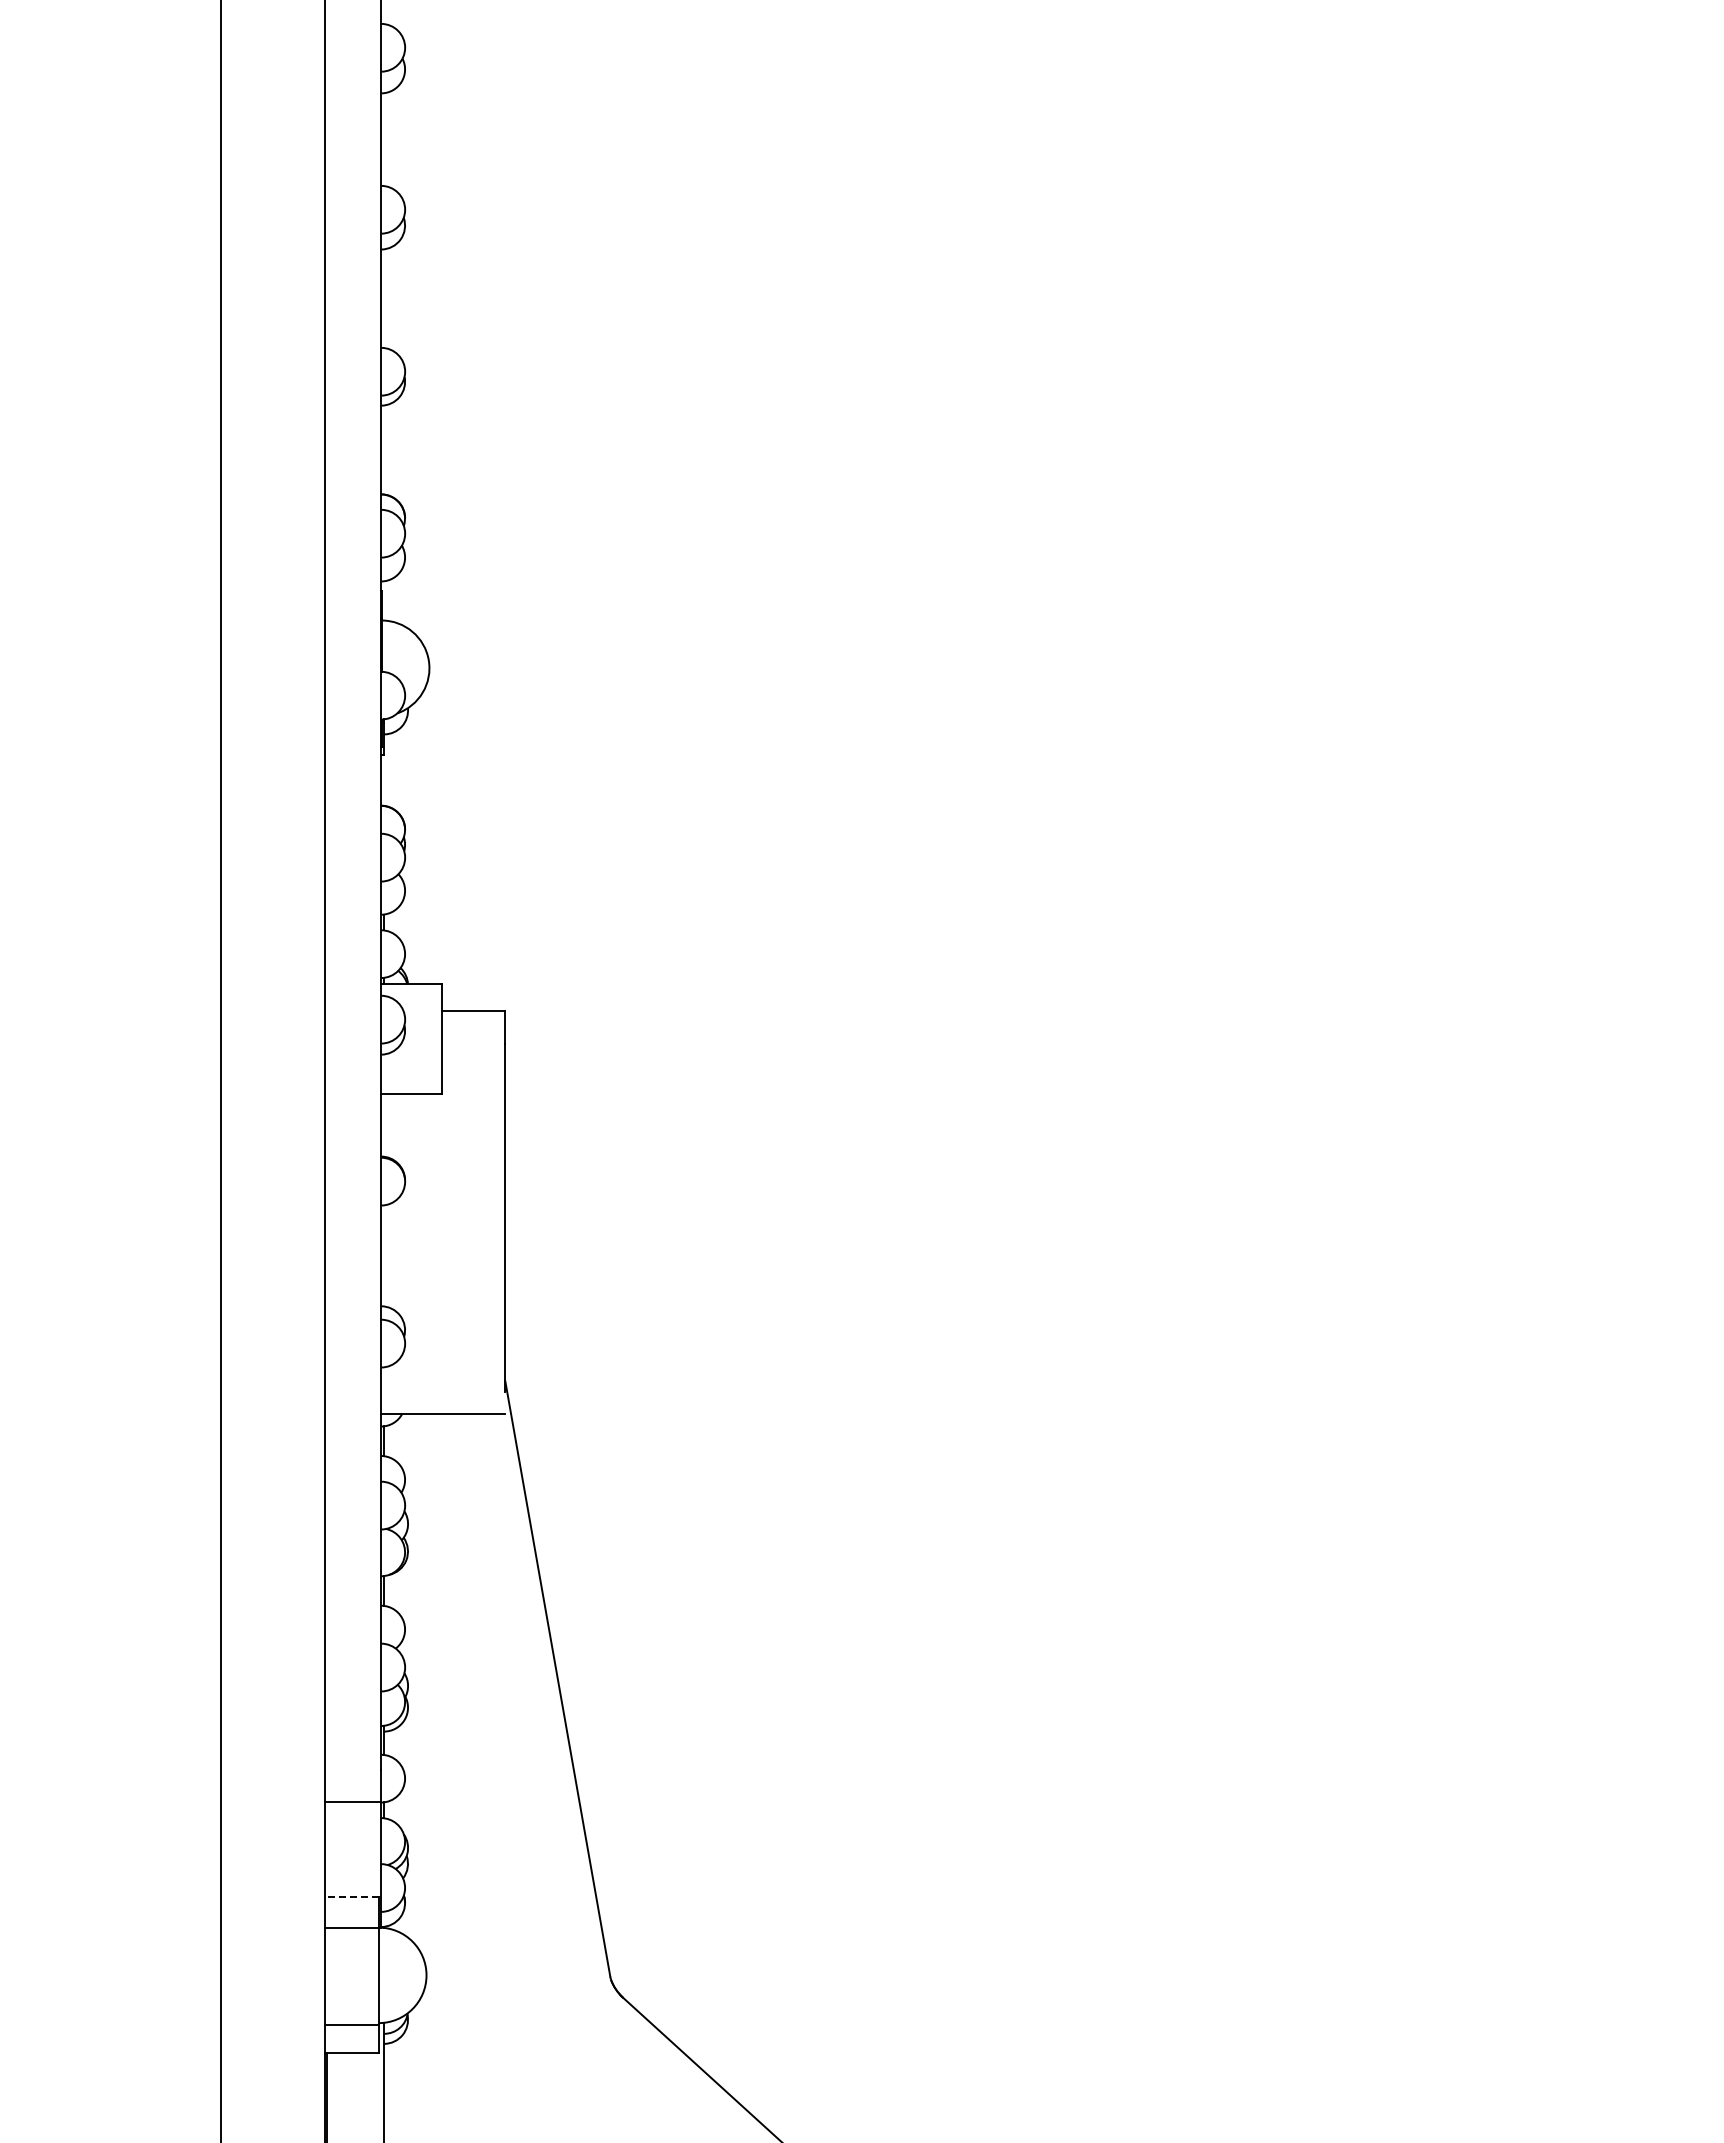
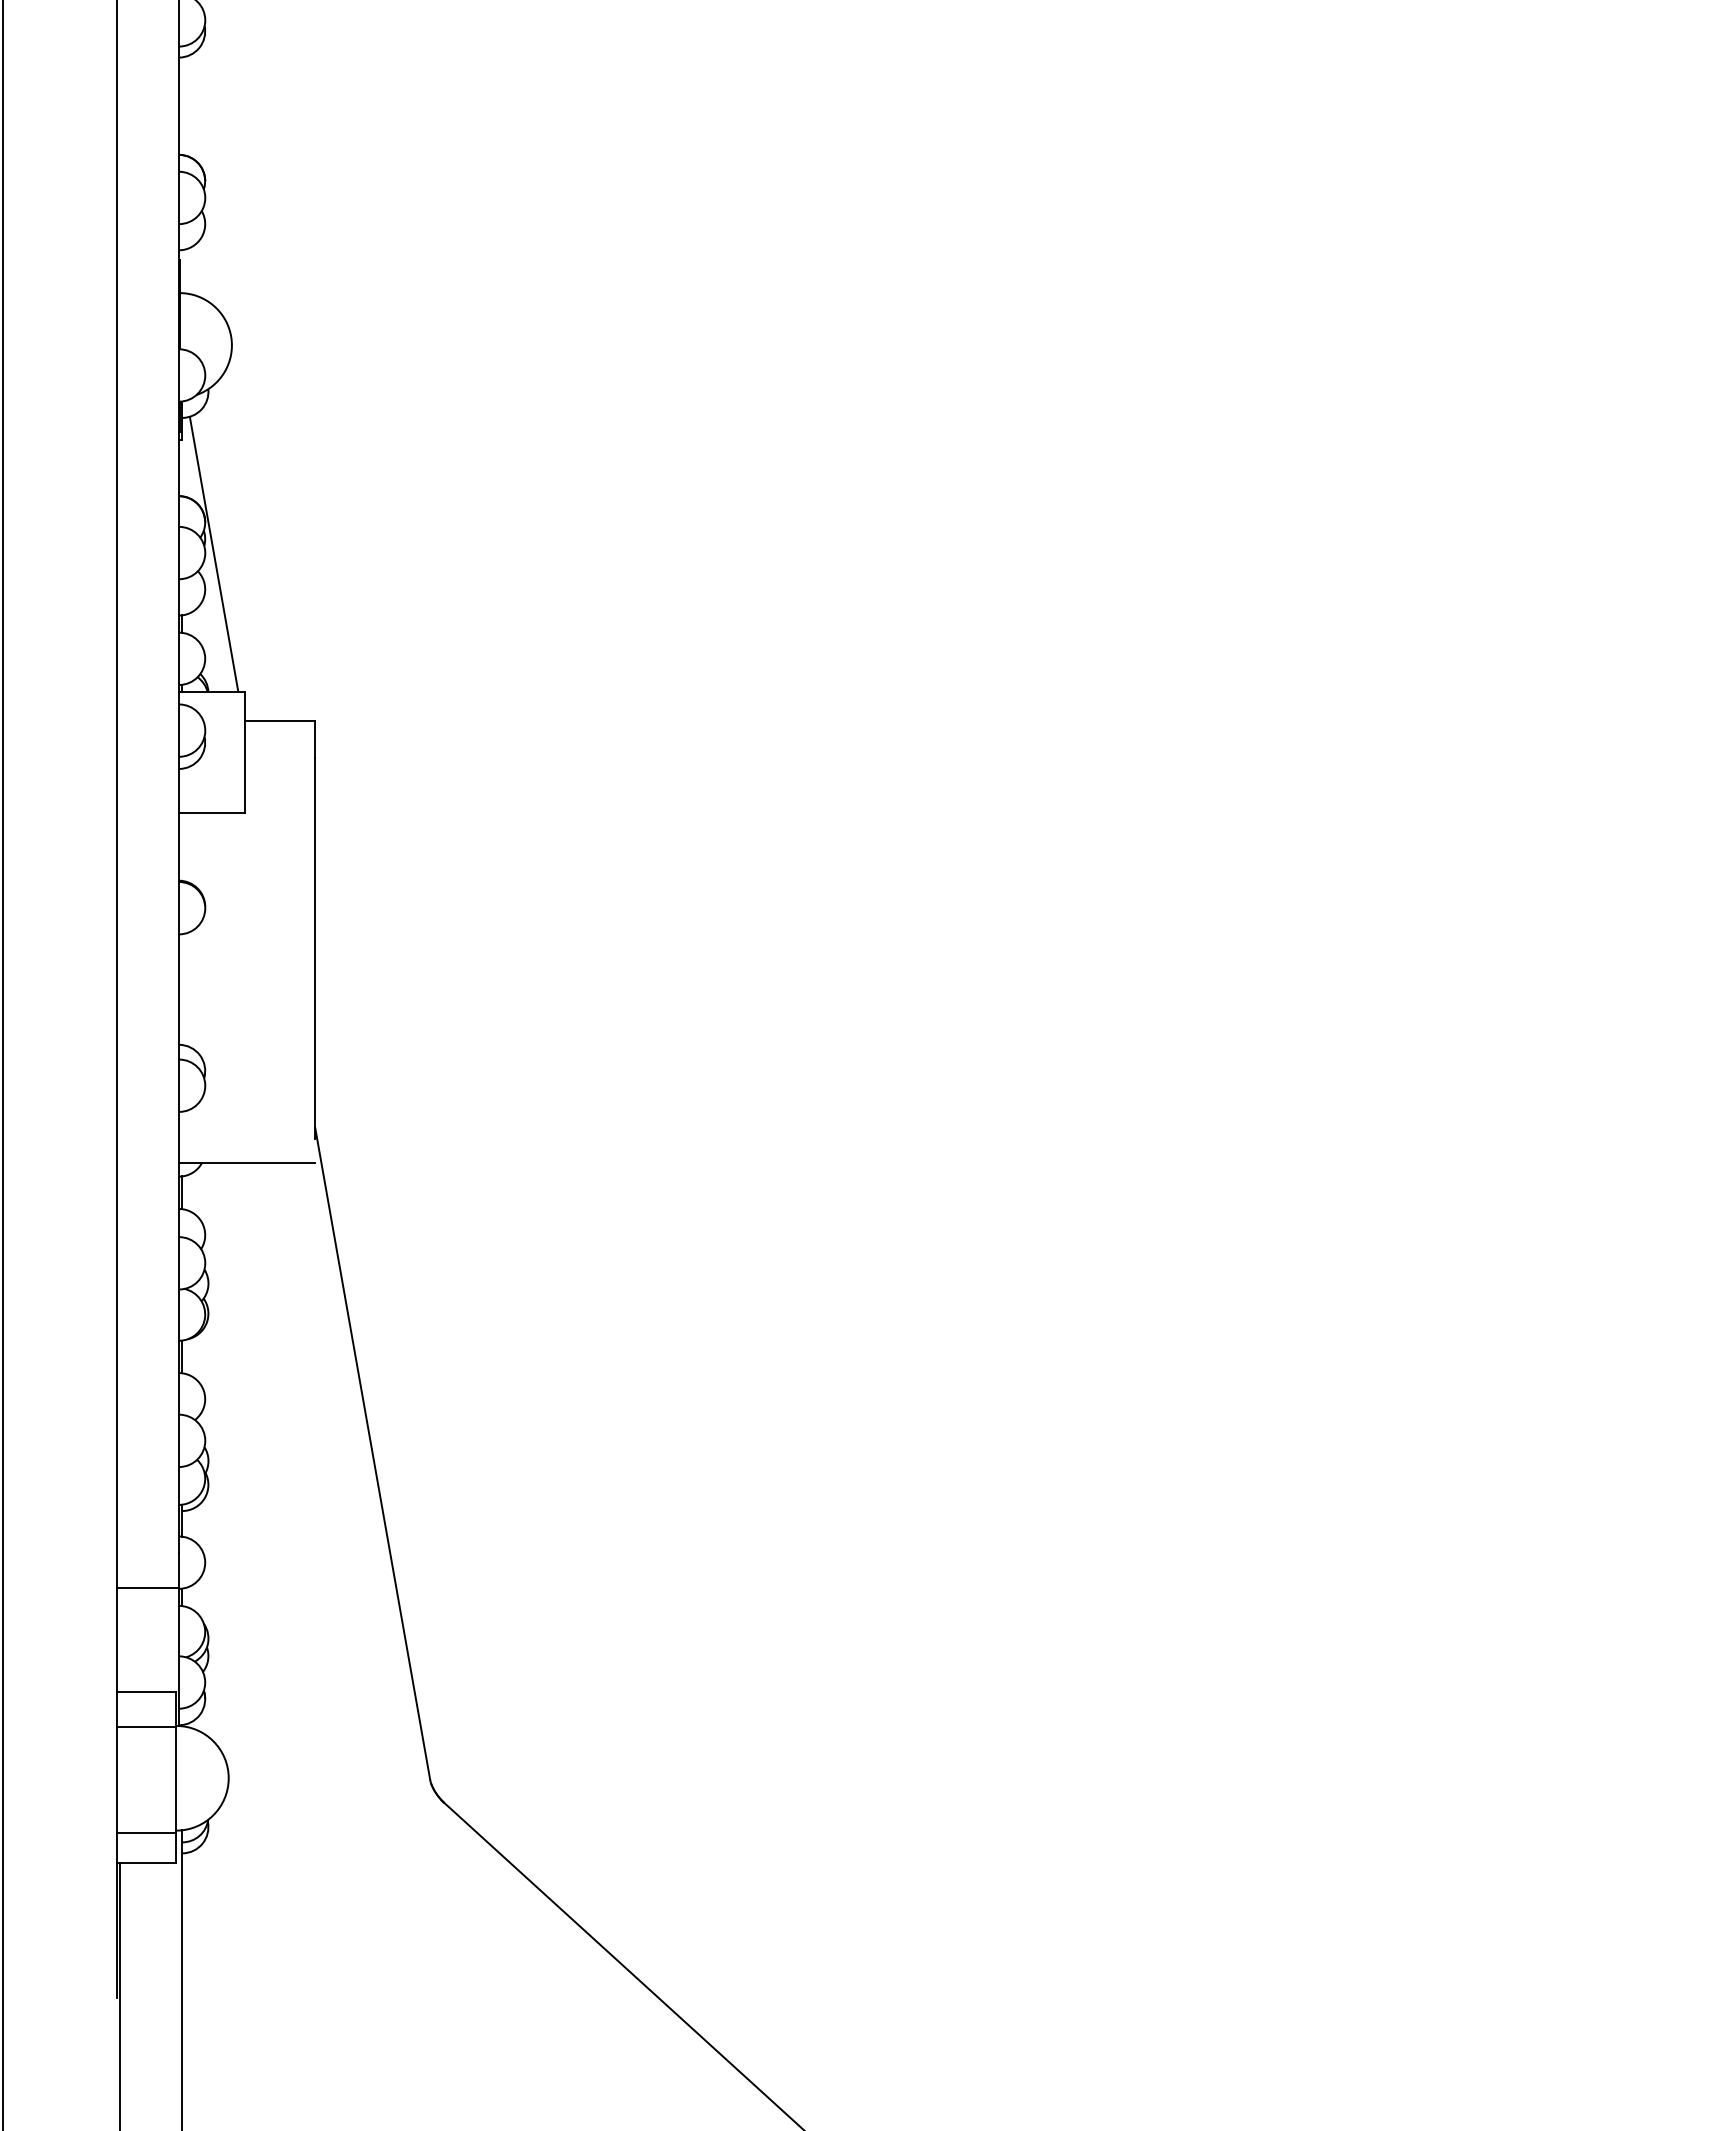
line: (413, 858) -> (214, 553), added
line: (351, 1896) -> (146, 1691), dashed -> solid

